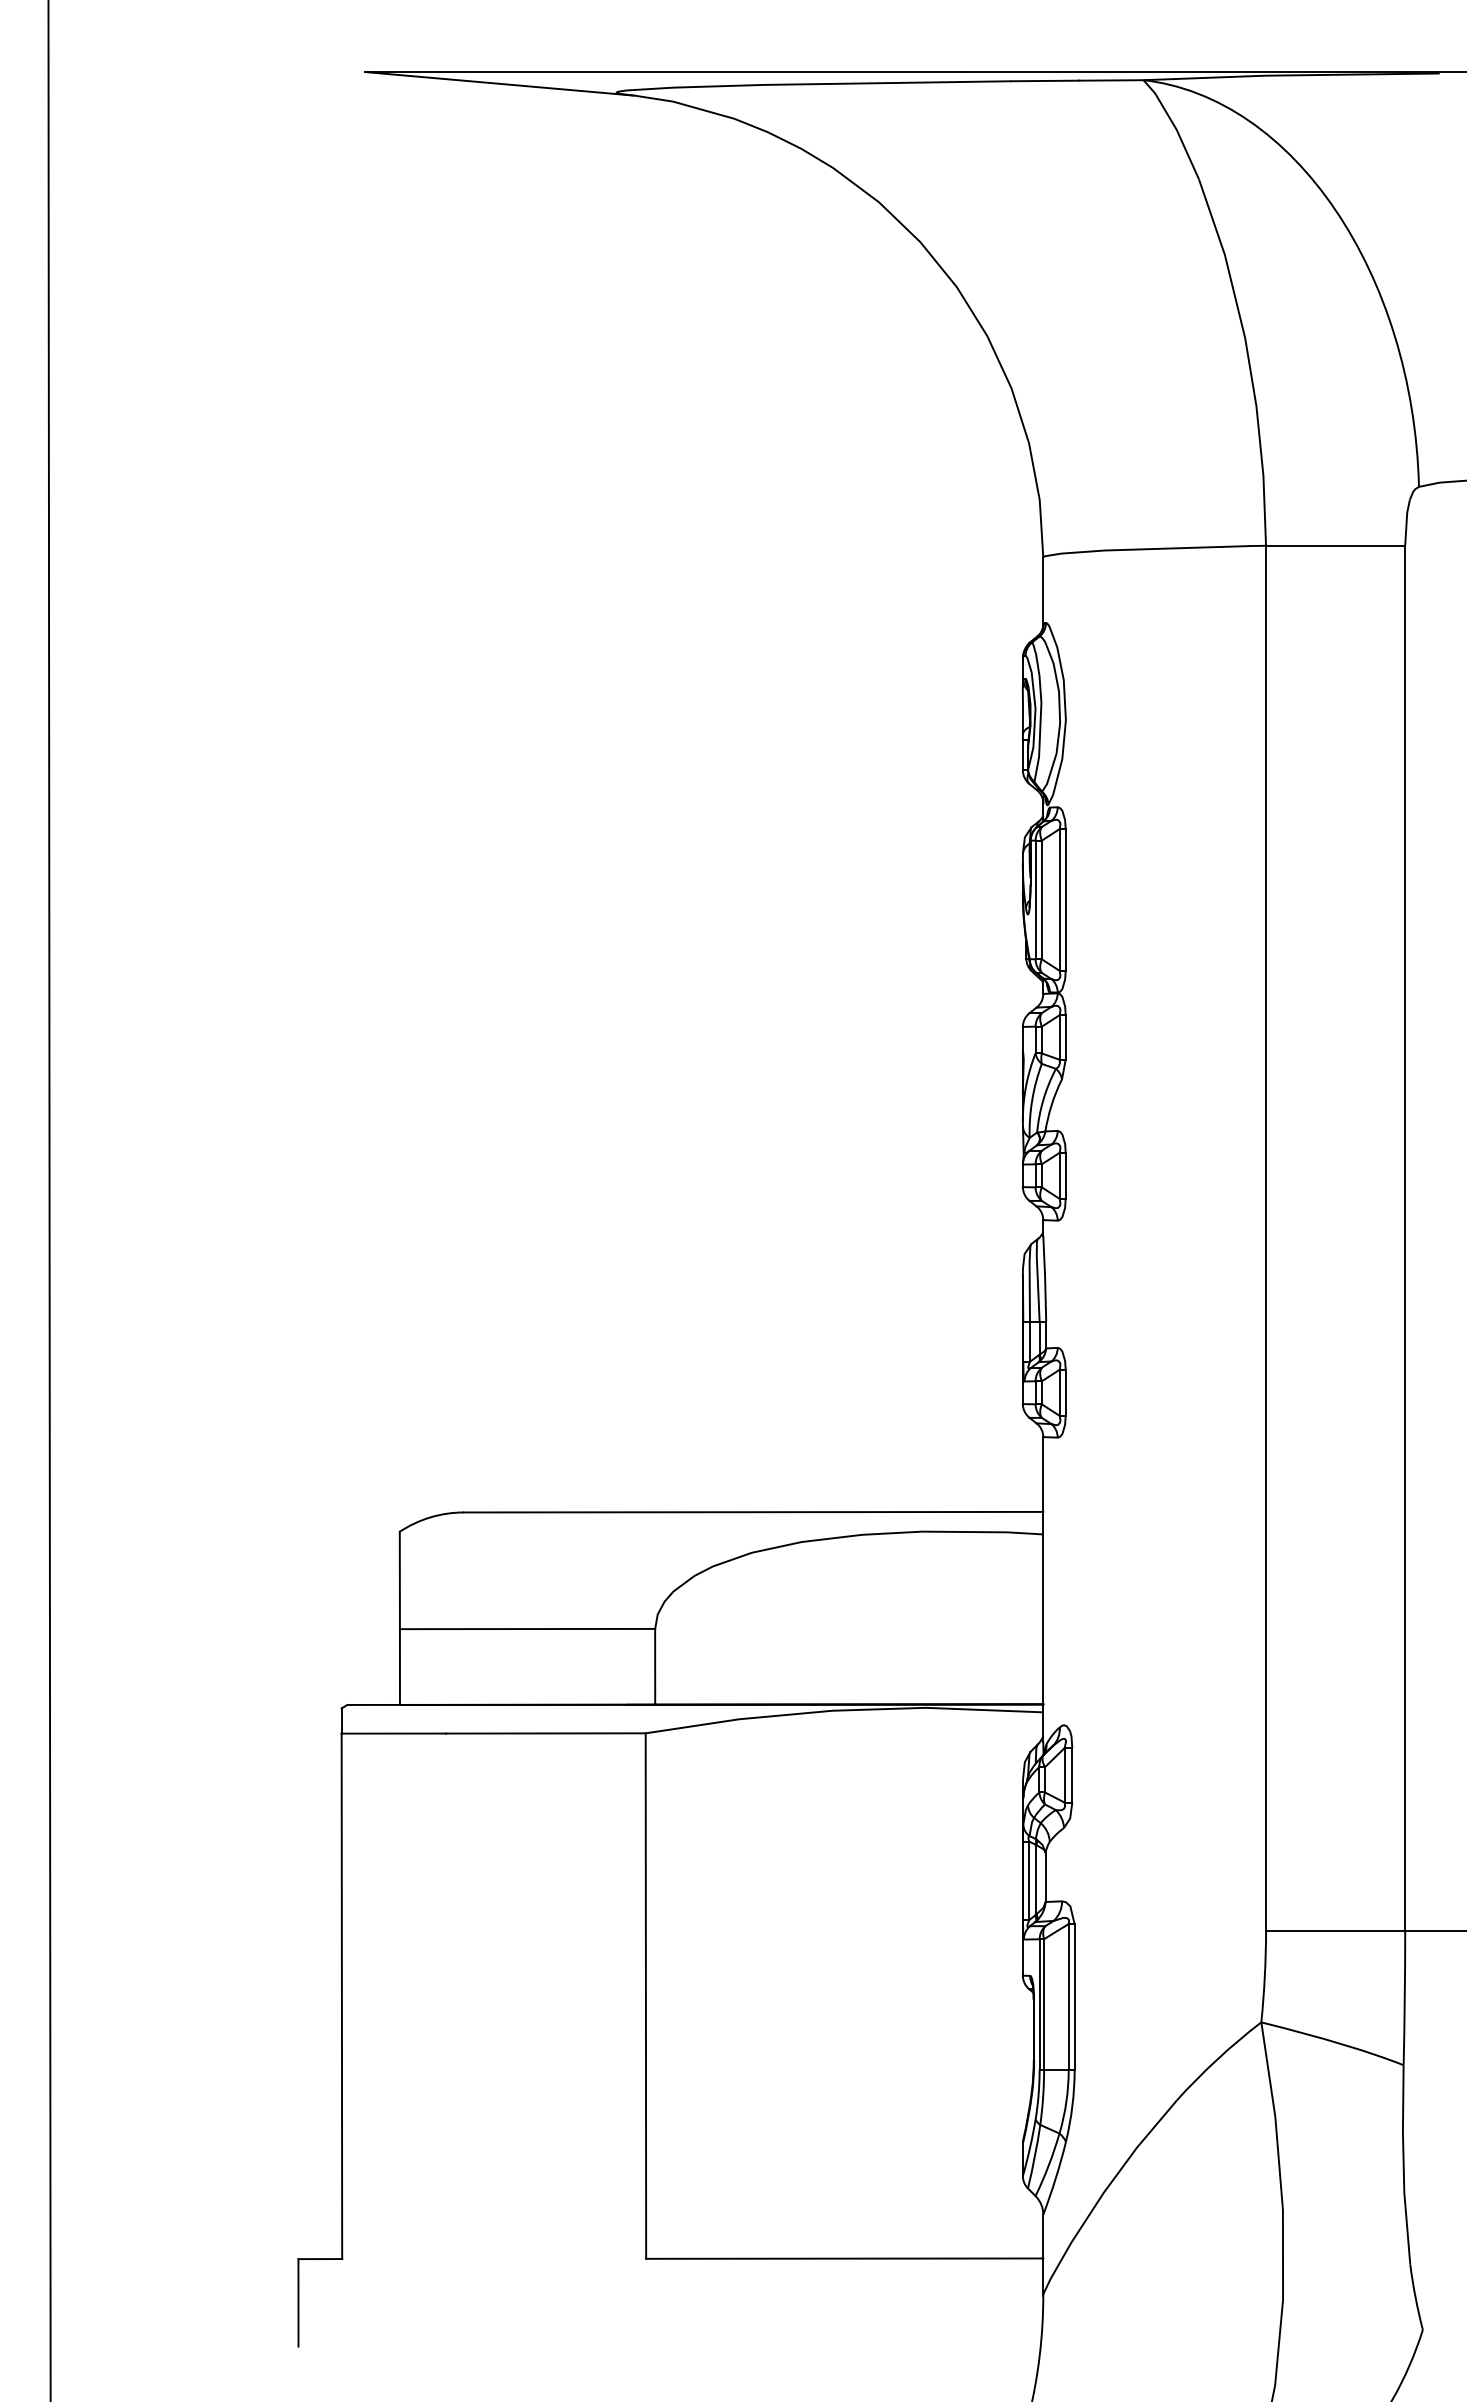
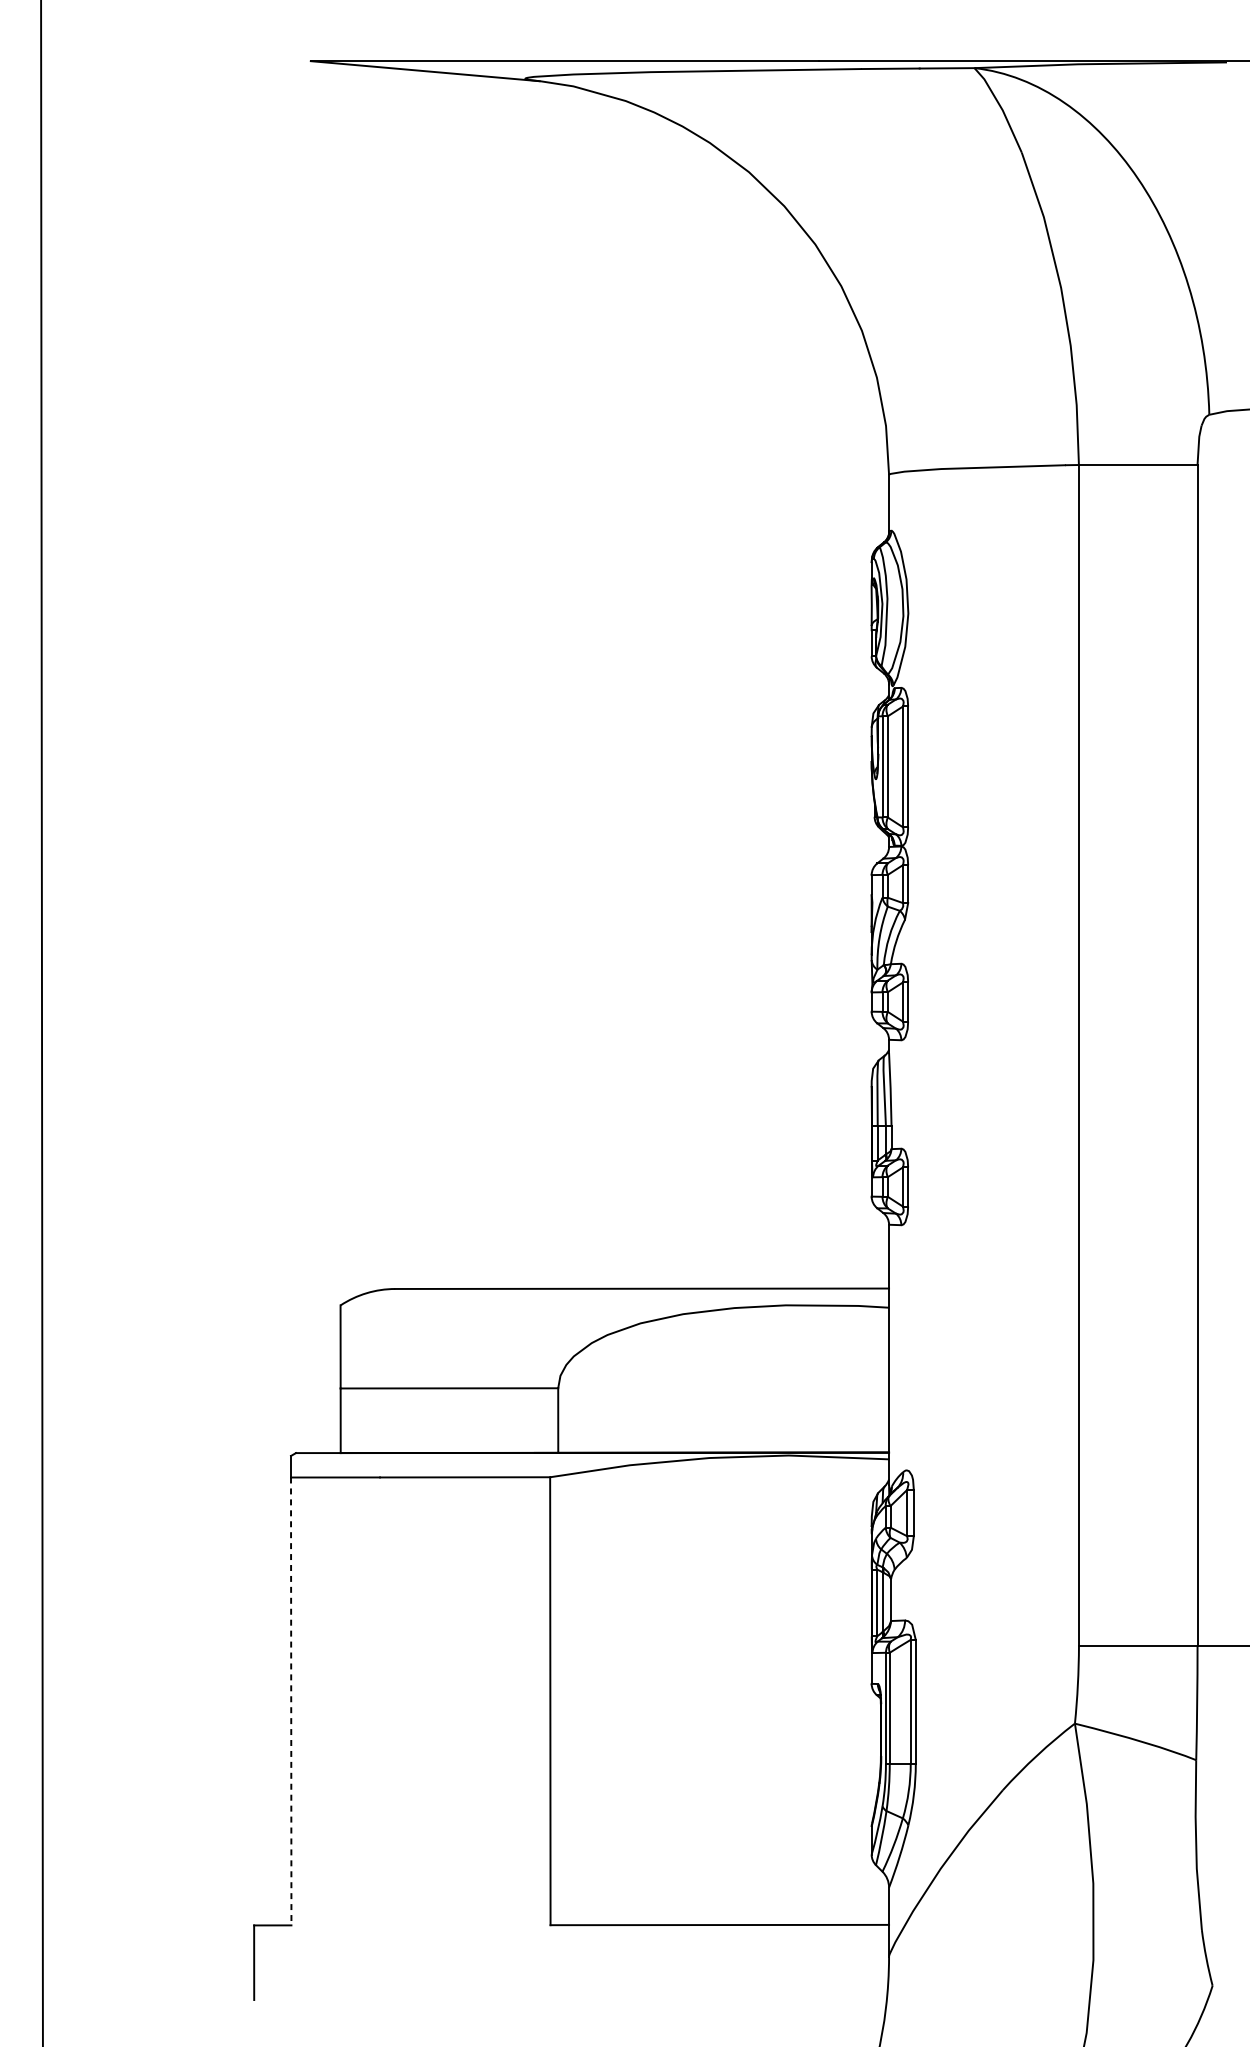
line: (341, 1996) -> (290, 1701), solid -> dashed

